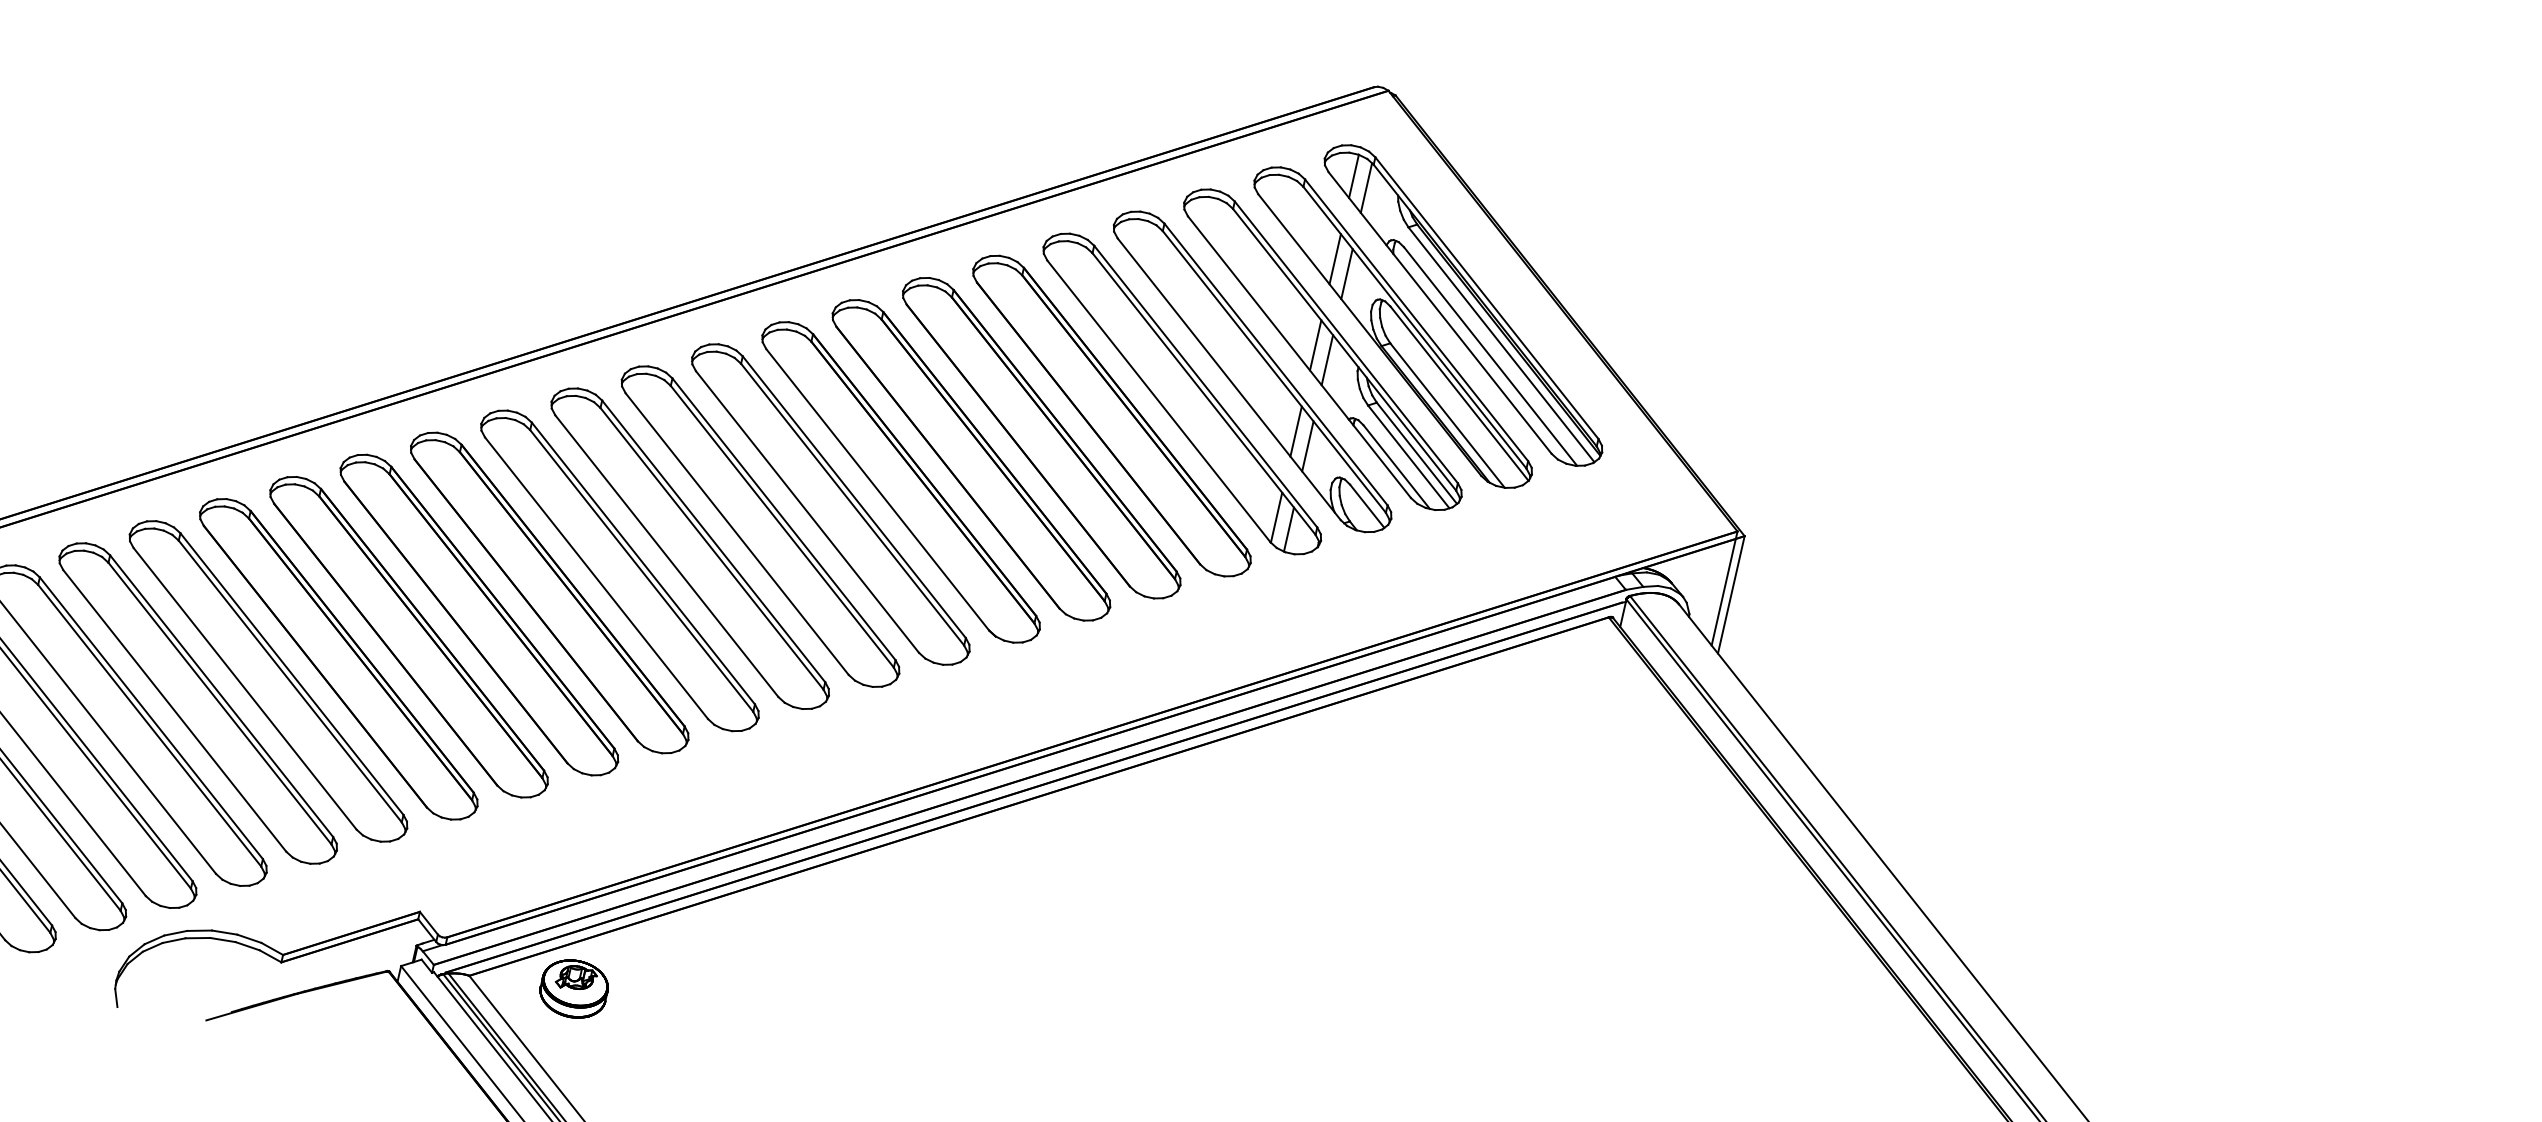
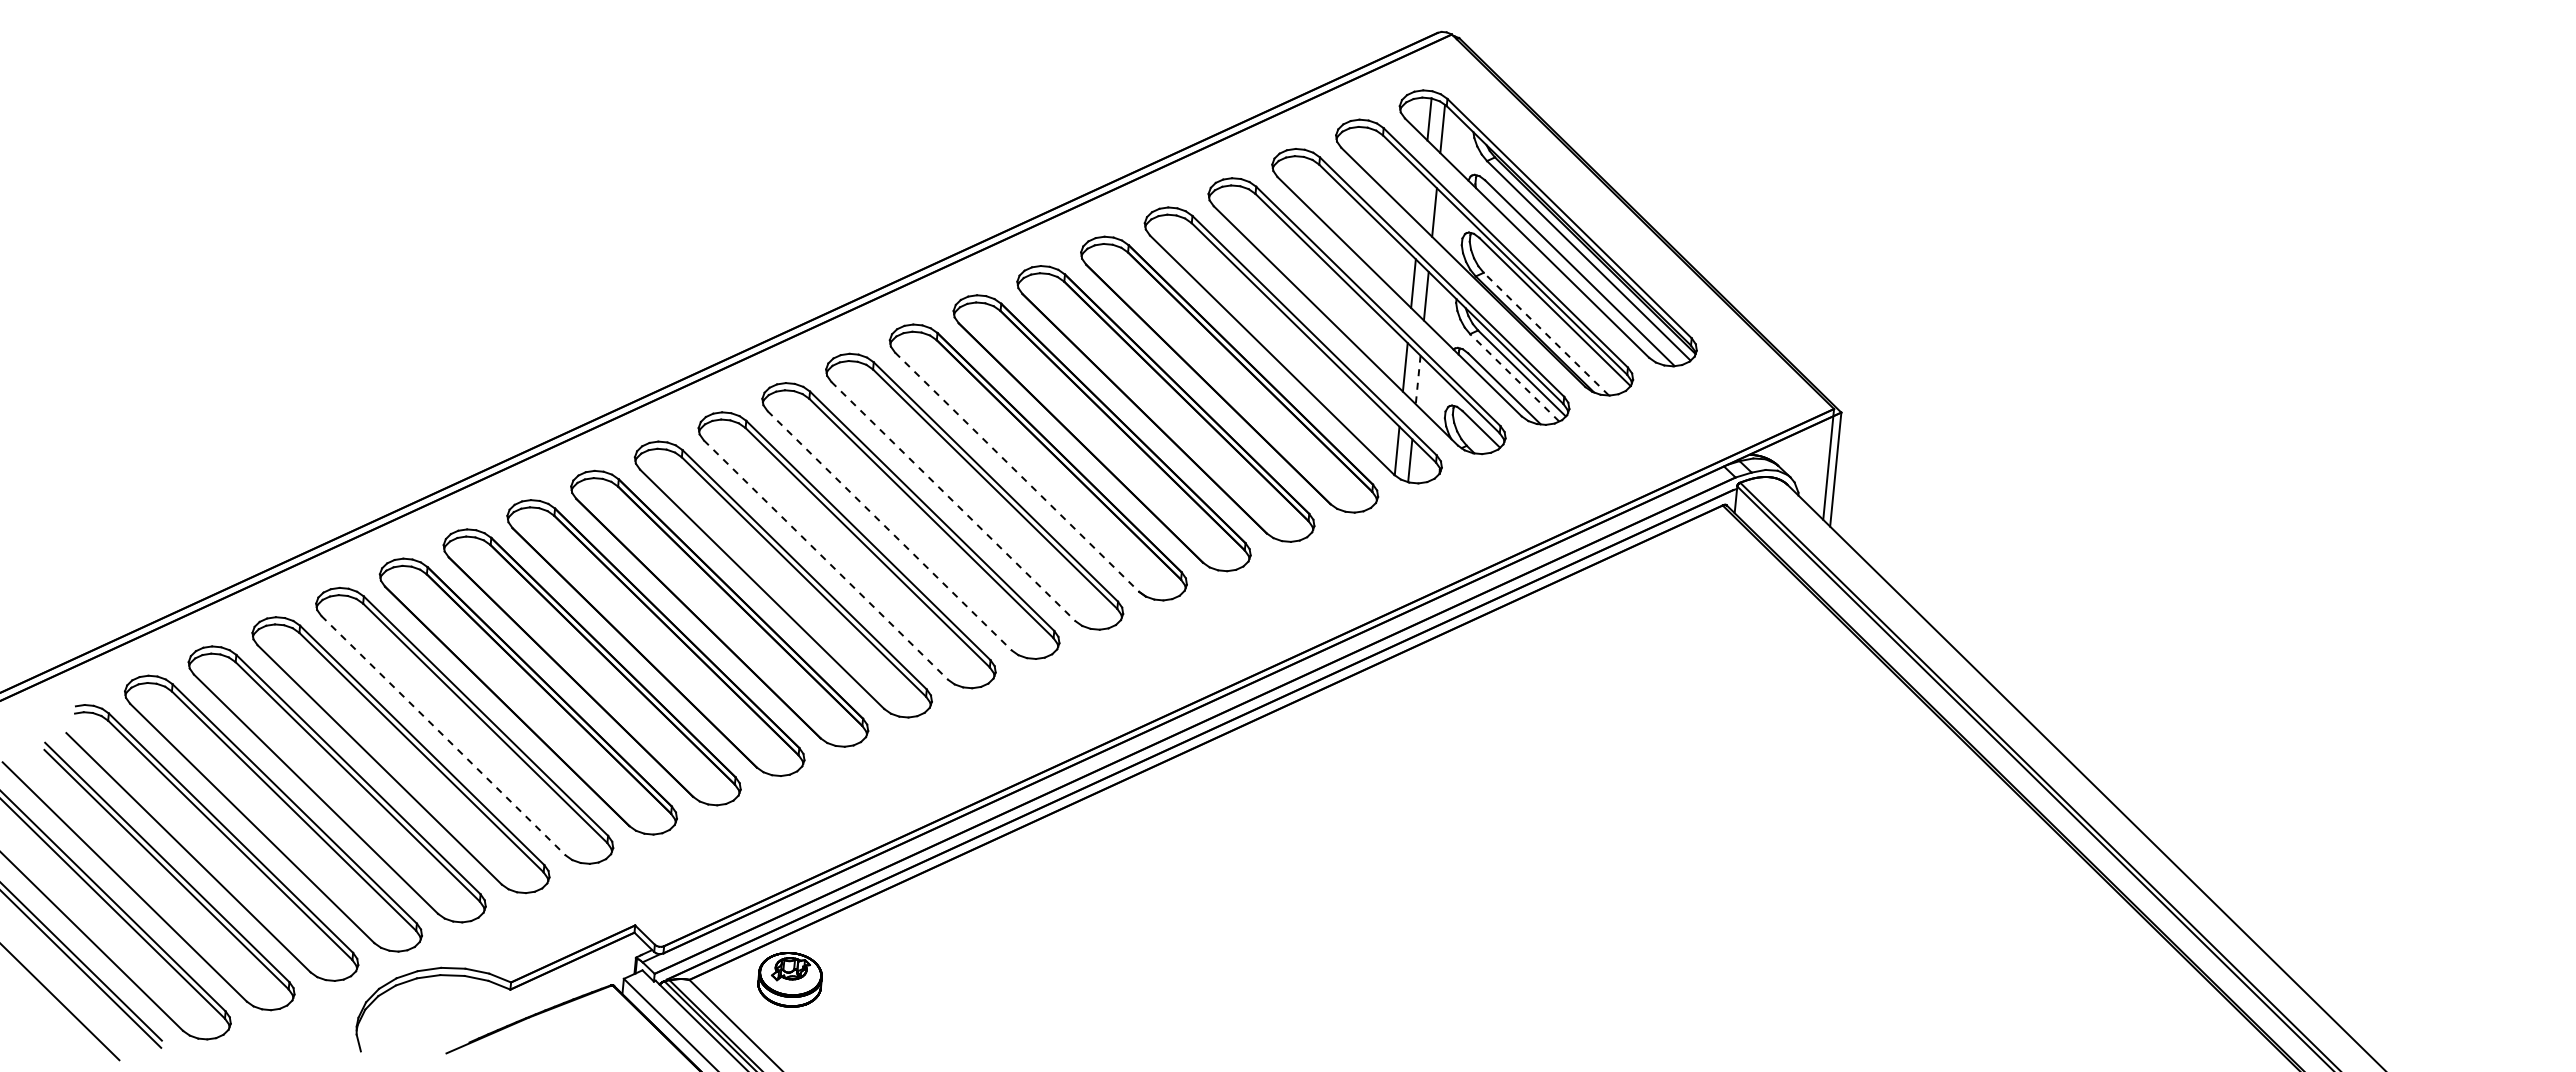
line: (1335, 258) -> (1421, 199), removed
line: (1447, 415) -> (1546, 334), solid -> dashed
line: (1308, 447) -> (1418, 380), solid -> dashed
line: (1408, 456) -> (1514, 377), solid -> dashed
line: (878, 490) -> (1017, 472), solid -> dashed
line: (807, 511) -> (953, 501), solid -> dashed
line: (737, 534) -> (890, 531), solid -> dashed
line: (667, 556) -> (826, 560), solid -> dashed
line: (244, 689) -> (443, 736), solid -> dashed

